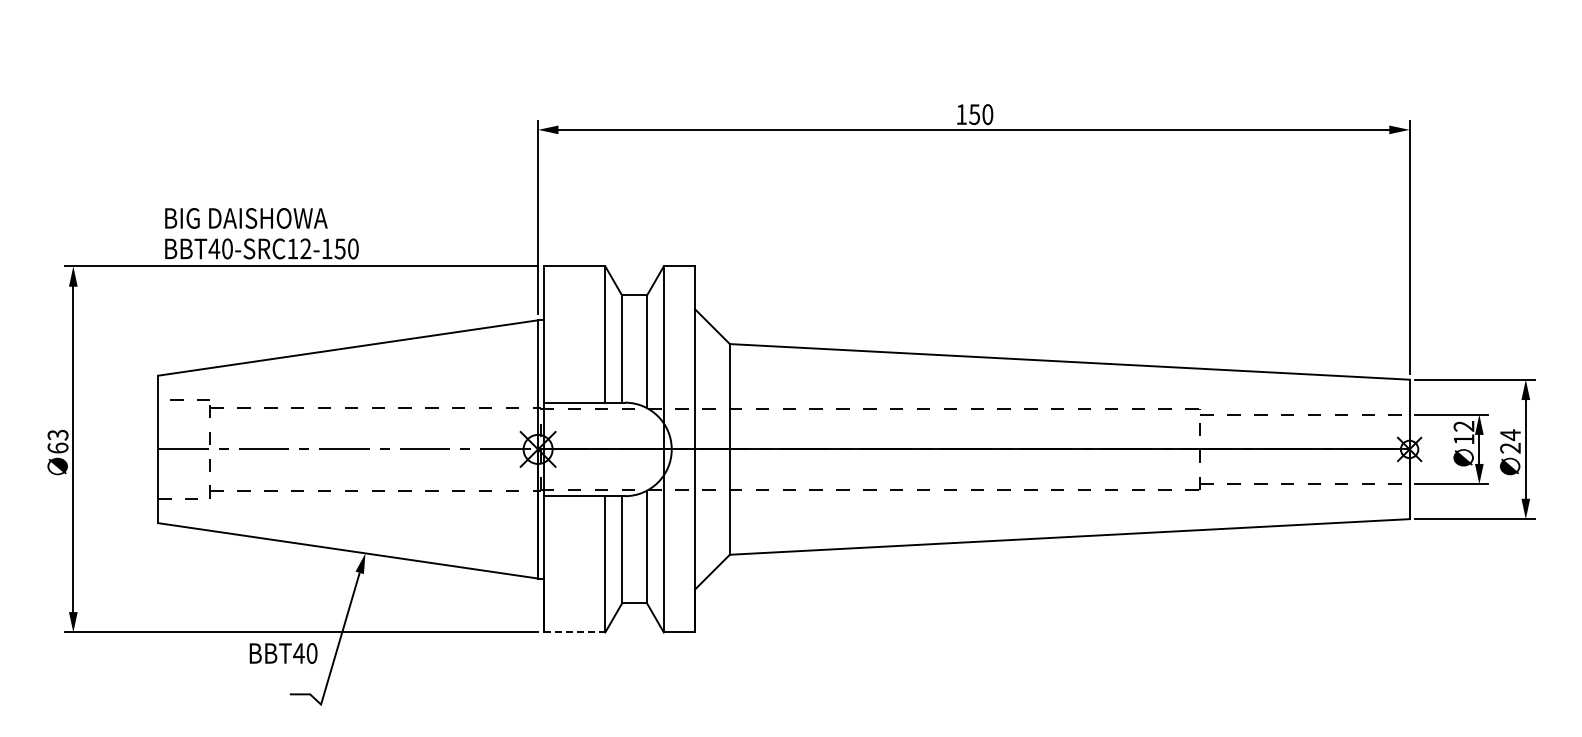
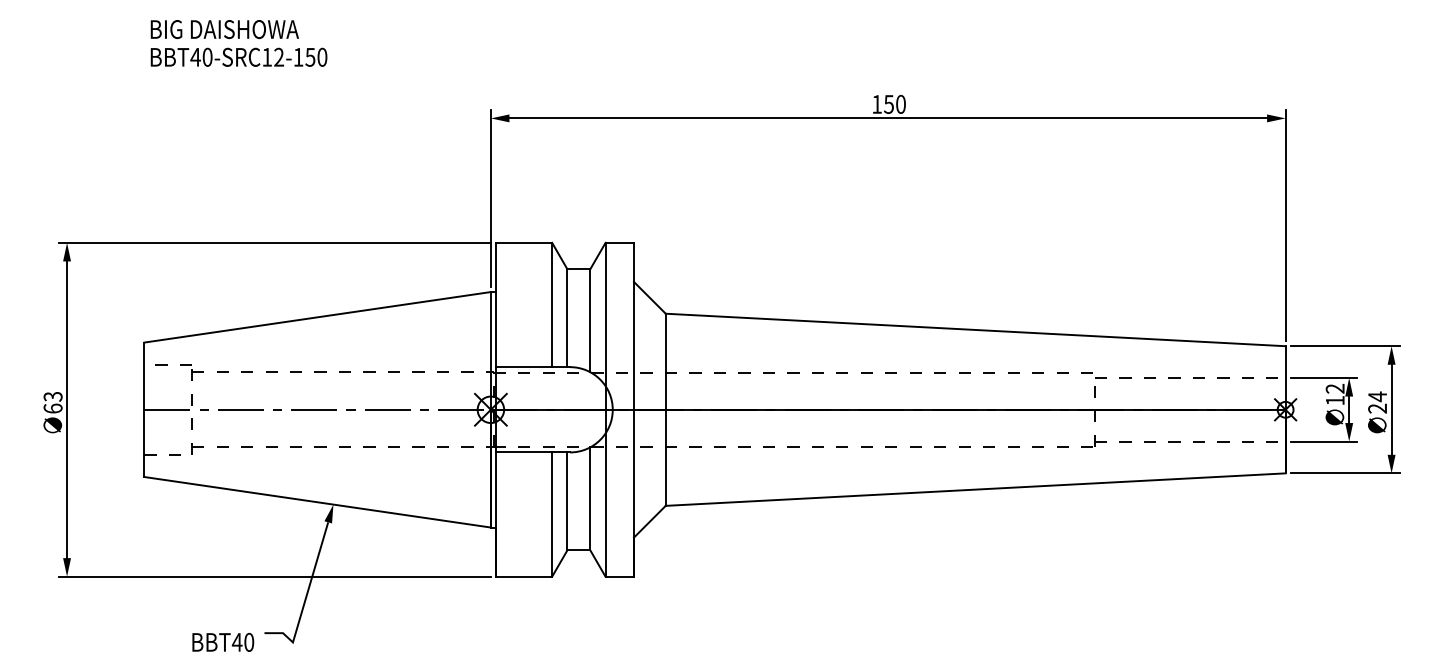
text: (261, 233) -> (238, 43), moved
line: (574, 632) -> (524, 576), dashed -> solid
text: (283, 653) -> (223, 642), moved

